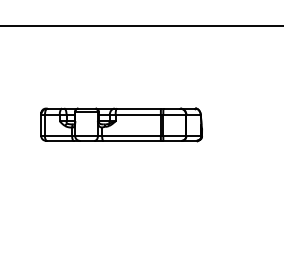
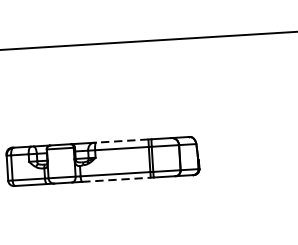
line: (138, 108) -> (121, 140), solid -> dashed
line: (132, 140) -> (117, 179), solid -> dashed

